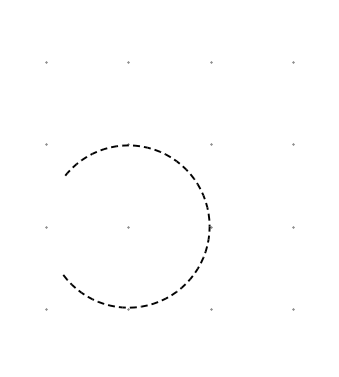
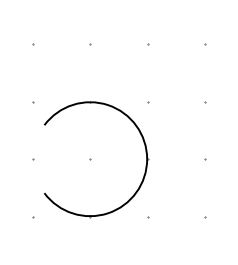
arc: (209, 226) -> (147, 159), dashed -> solid

